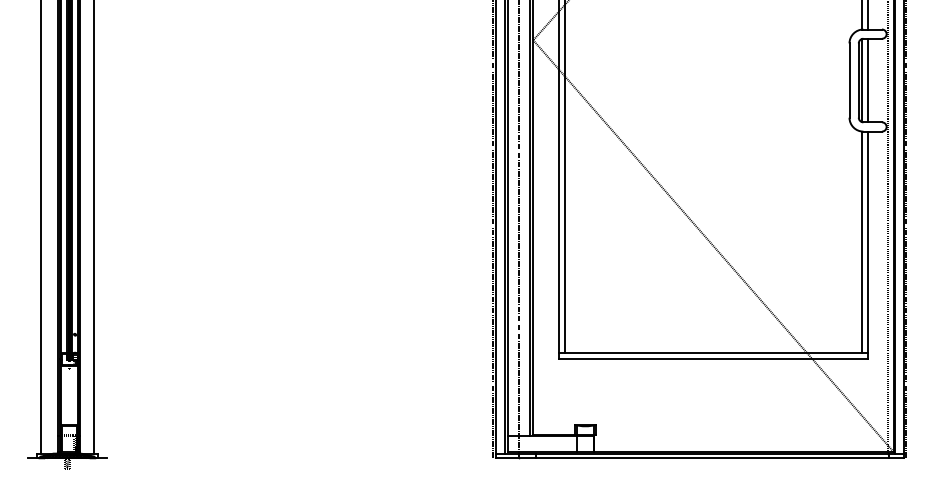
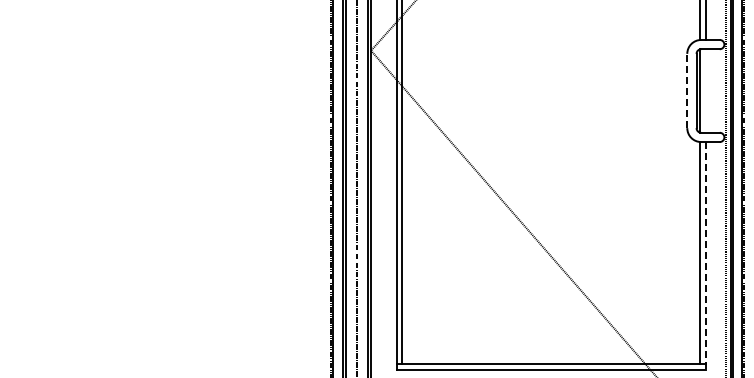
line: (849, 80) -> (687, 90), solid -> dashed
line: (868, 80) -> (706, 90), removed
line: (868, 245) -> (706, 255), solid -> dashed

